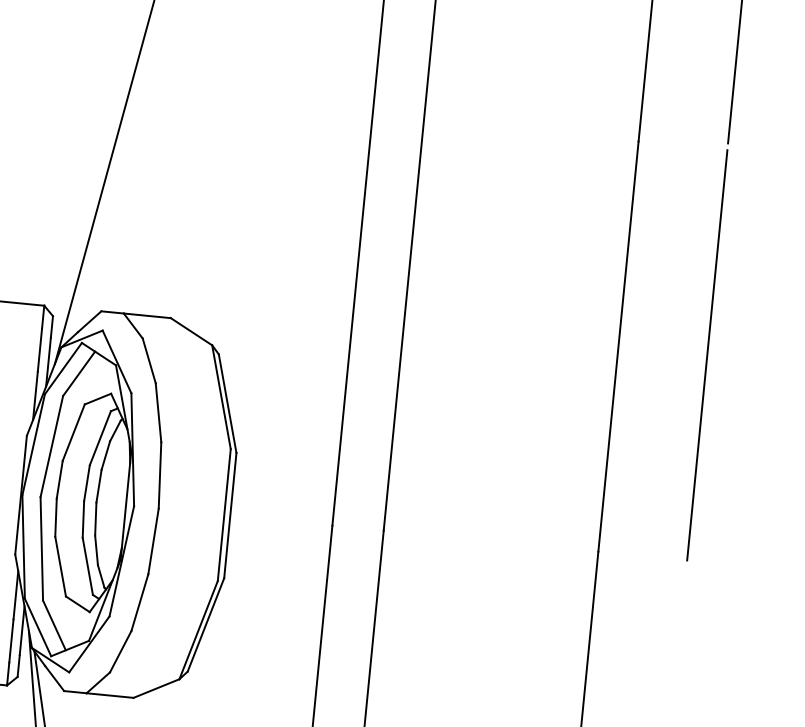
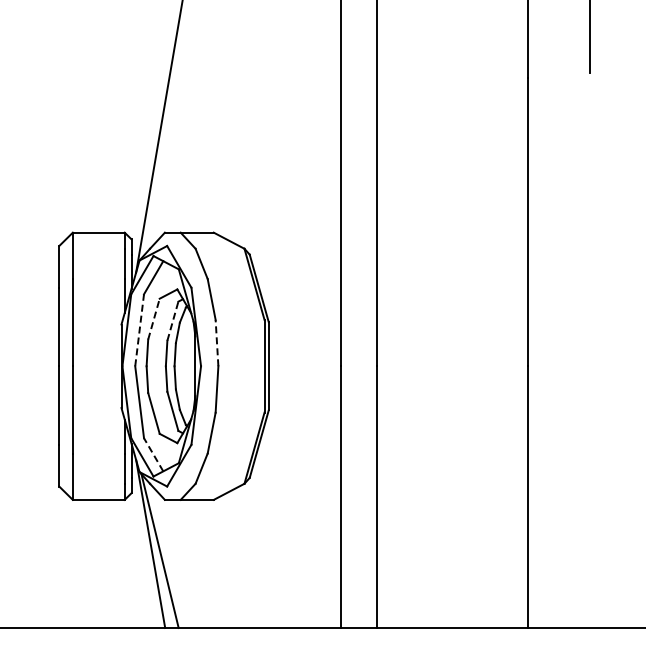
line: (707, 354) -> (590, 221), removed
line: (74, 431) -> (154, 318), solid -> dashed
line: (101, 437) -> (173, 320), solid -> dashed
line: (51, 445) -> (139, 329), solid -> dashed
line: (159, 474) -> (216, 342), solid -> dashed
line: (54, 624) -> (153, 454), solid -> dashed

